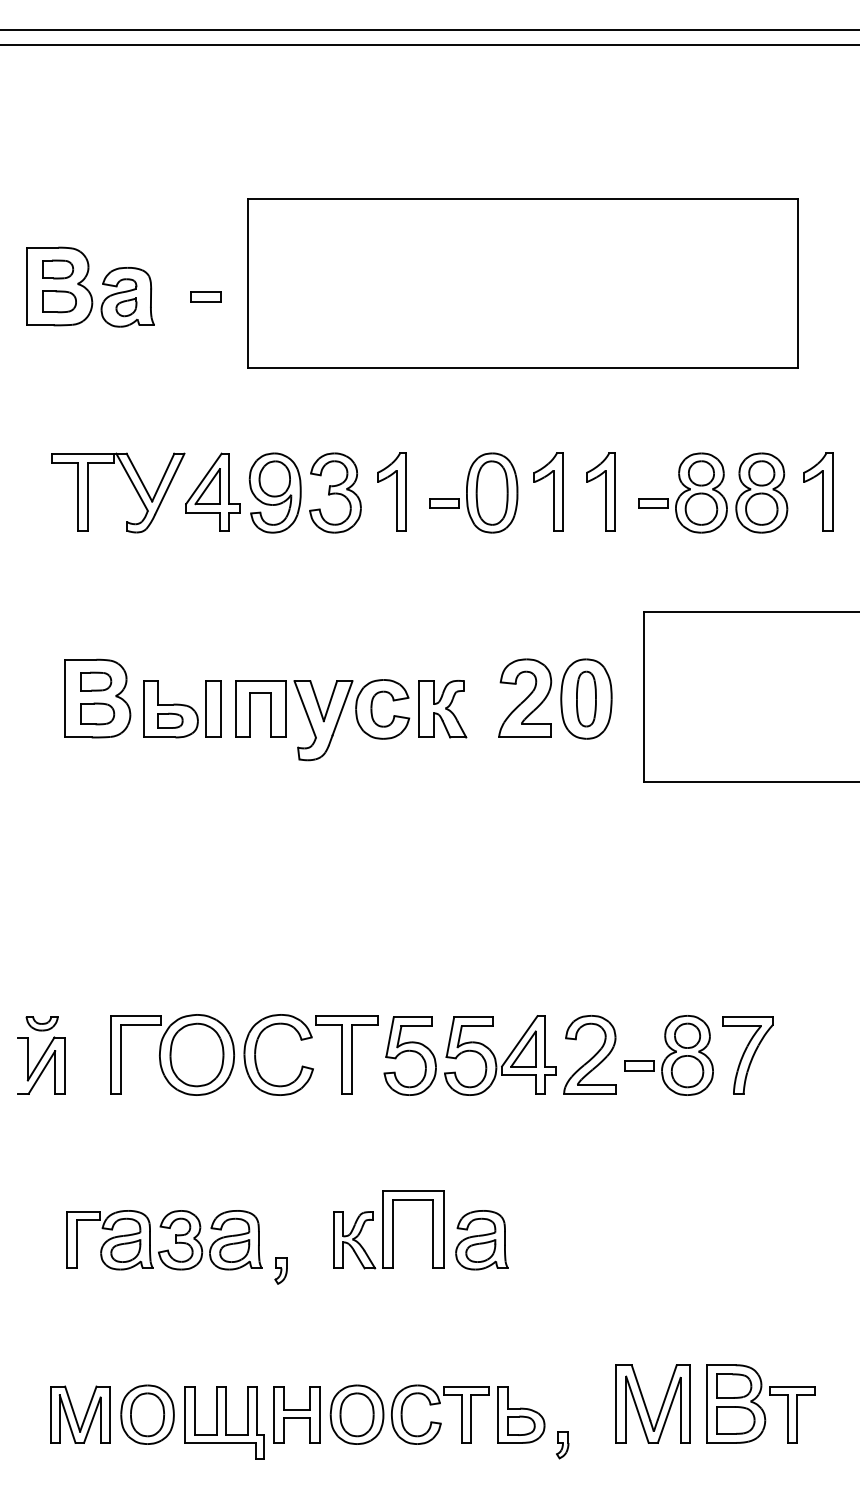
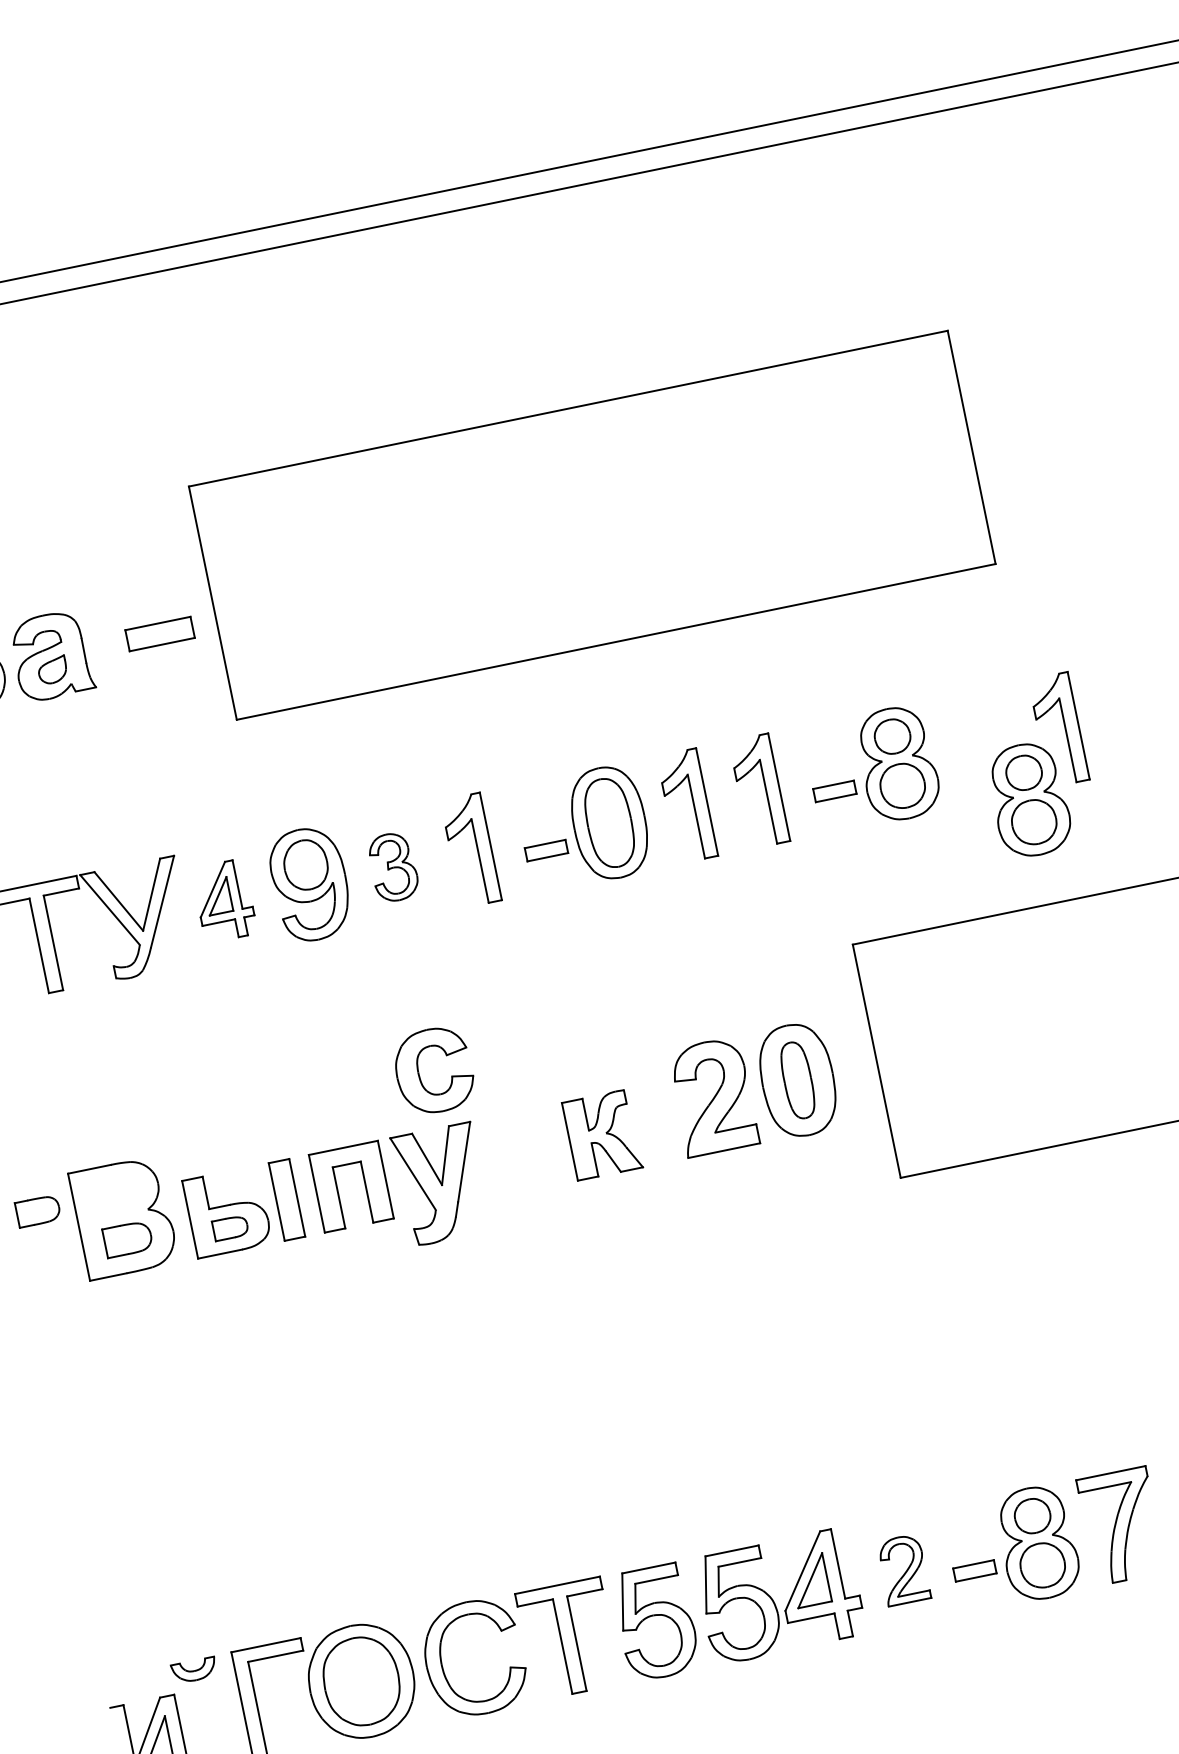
part: (205, 296) -> (158, 633), size x1.6
part: (212, 491) -> (223, 899), size x0.7
part: (335, 492) -> (393, 866), size x0.6
part: (761, 492) -> (1029, 799), moved
part: (96, 681) -> (38, 1210), moved
part: (372, 709) -> (420, 1073), moved
part: (41, 1023) -> (193, 1670), moved
part: (589, 1054) -> (902, 1569), size x0.6

